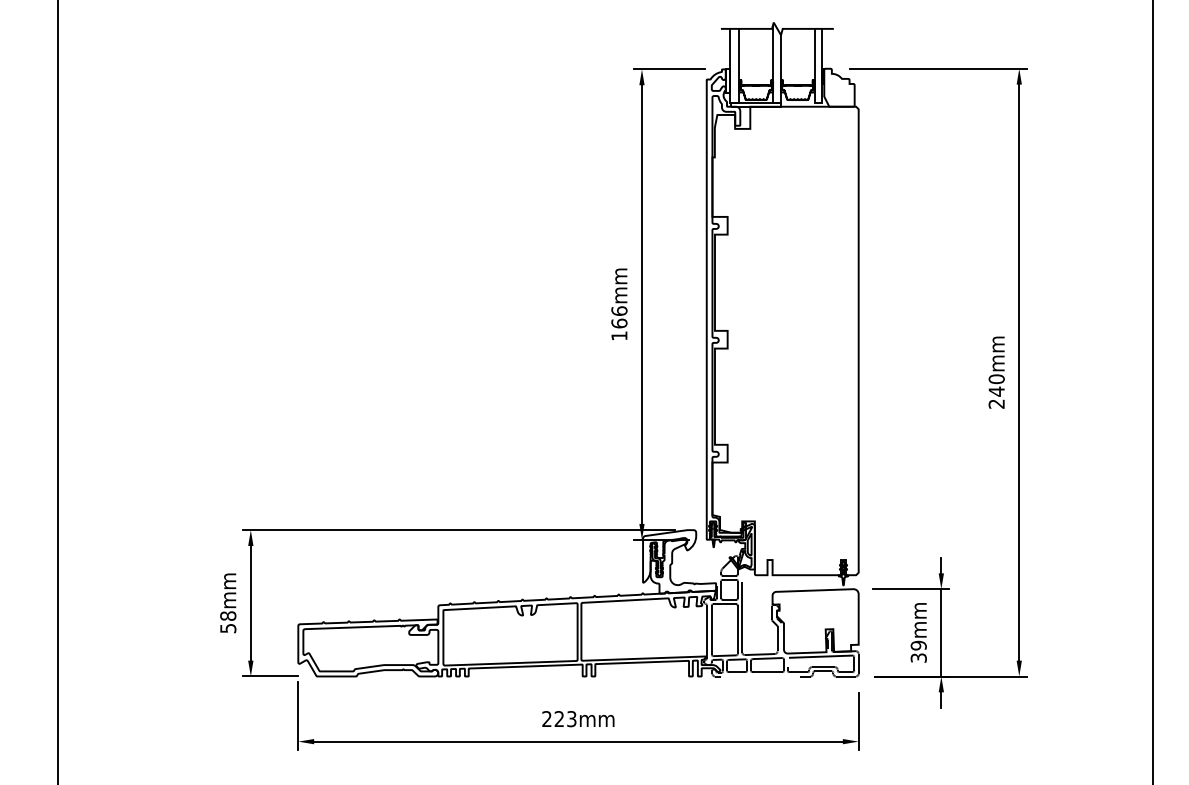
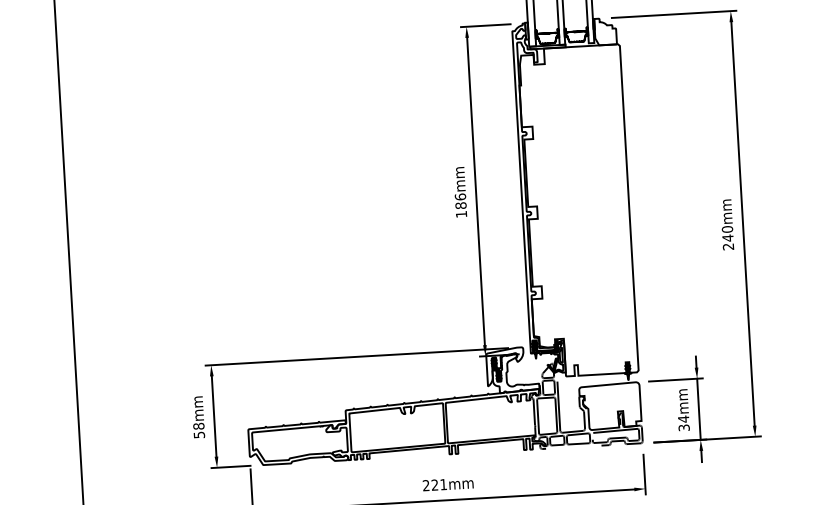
text: (619, 323) -> (461, 205), 166mm -> 186mm
text: (918, 645) -> (683, 419), 39mm -> 34mm
text: (571, 719) -> (443, 484), 223mm -> 221mm

